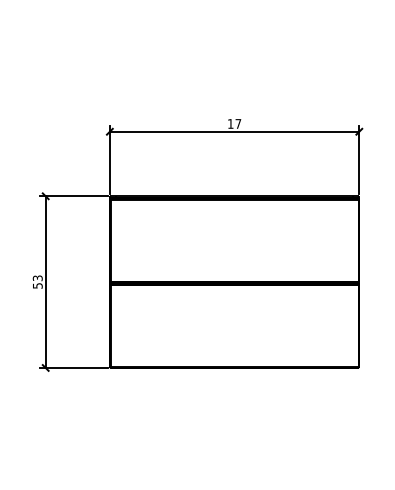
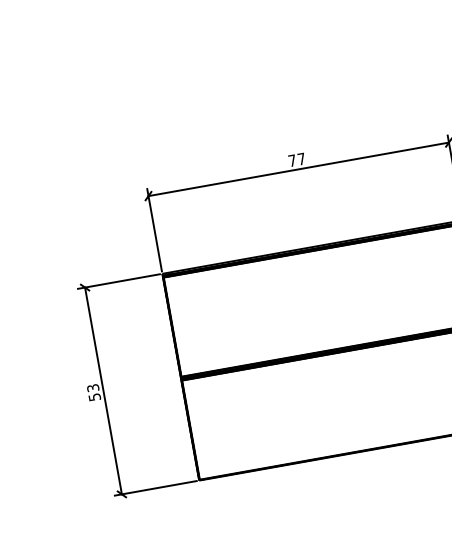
text: (230, 123) -> (292, 160), 17 -> 77

